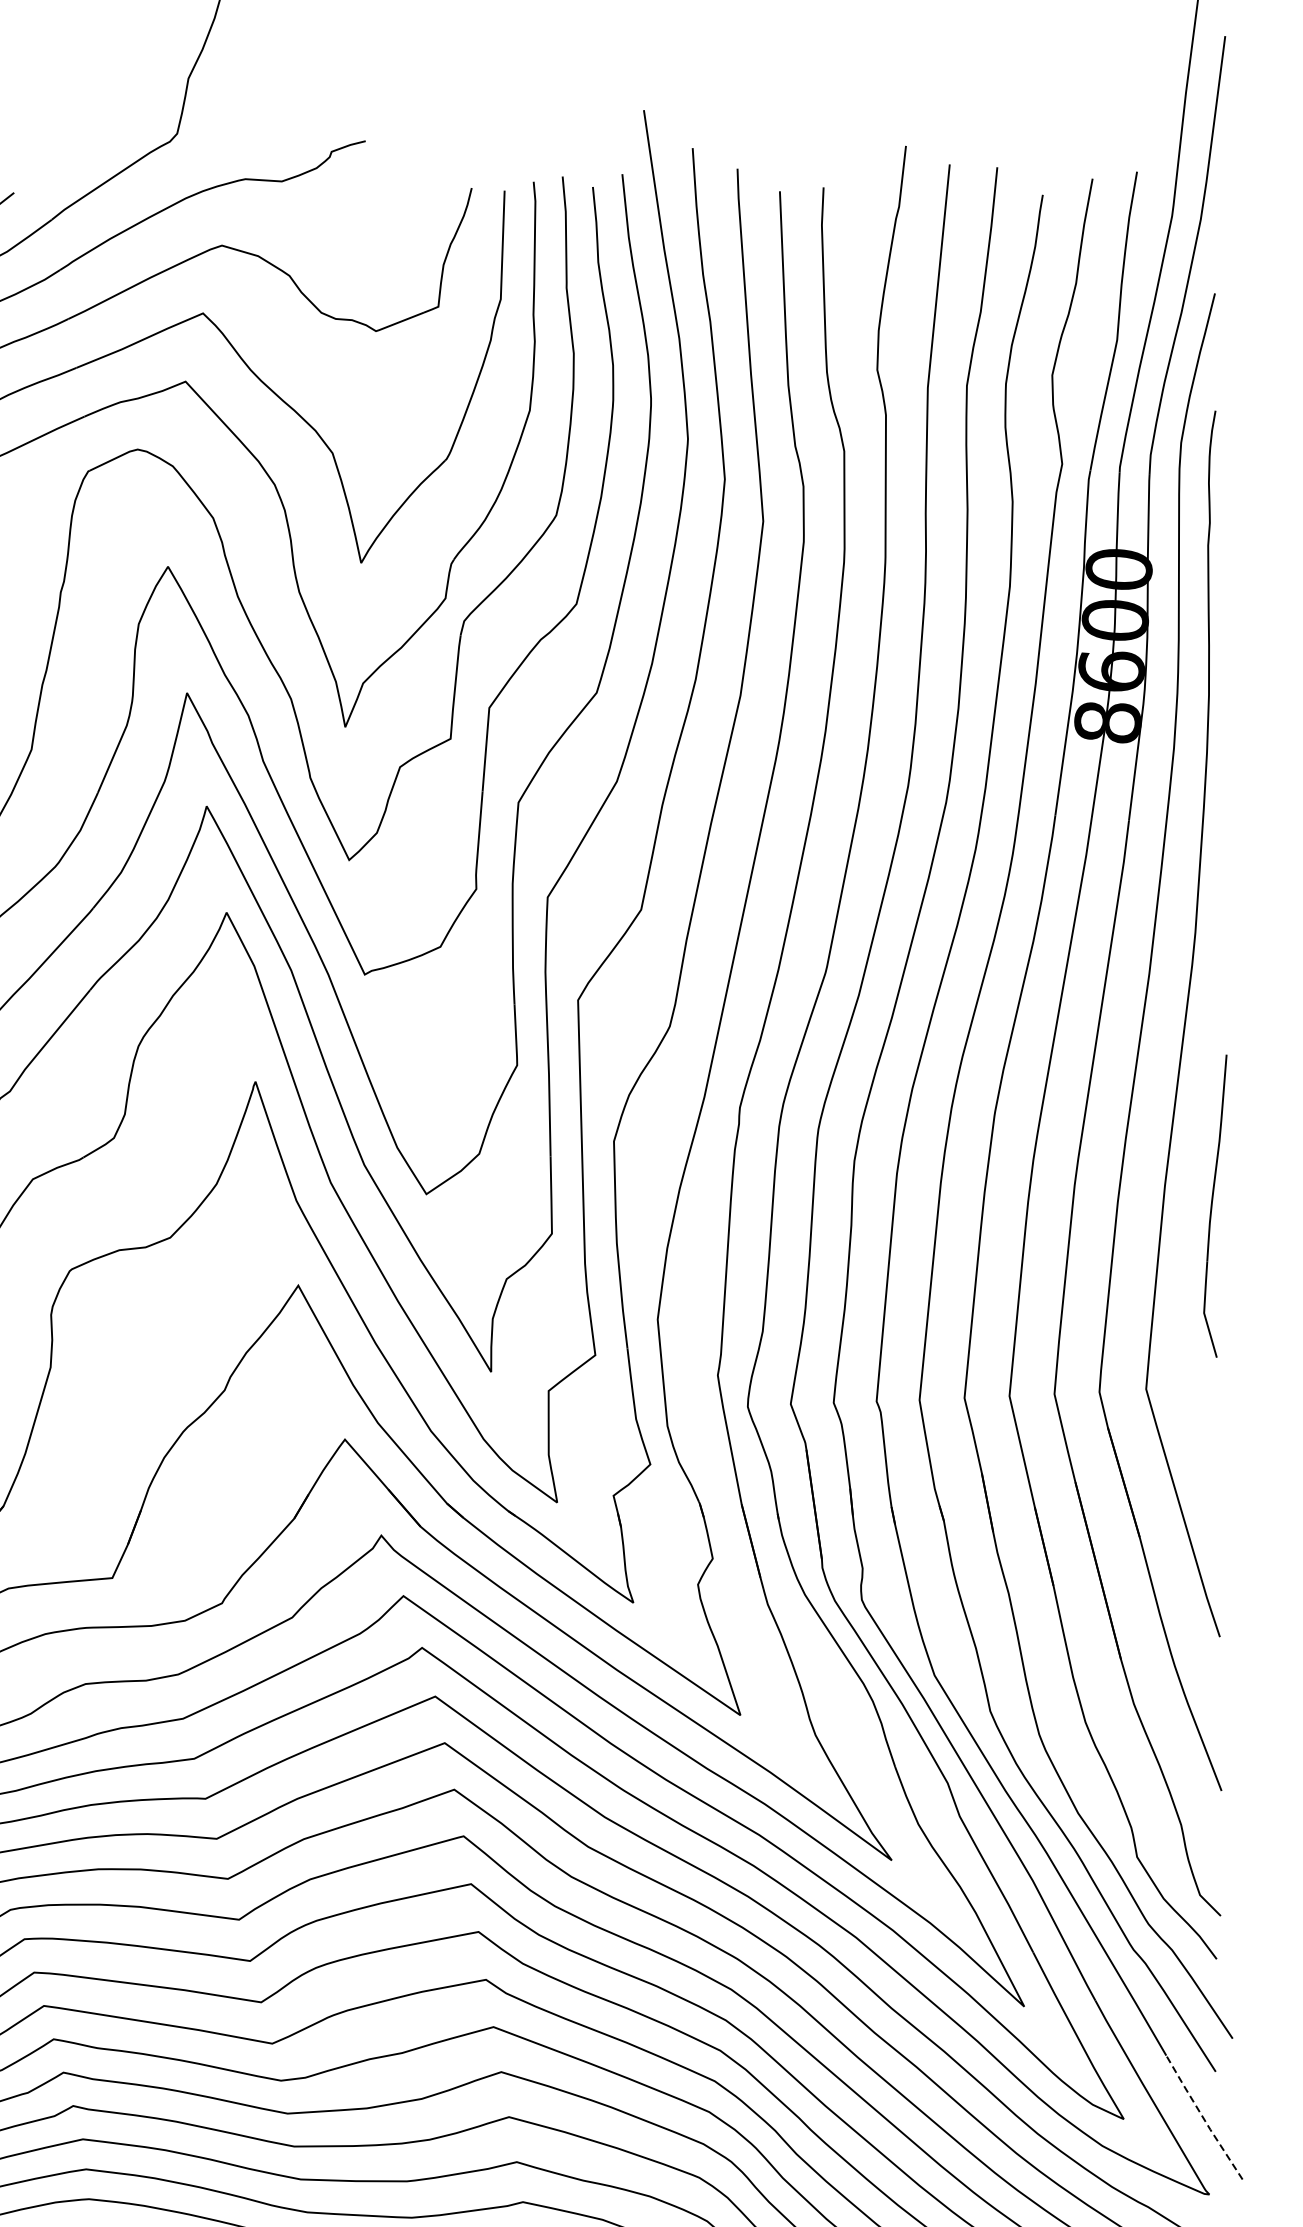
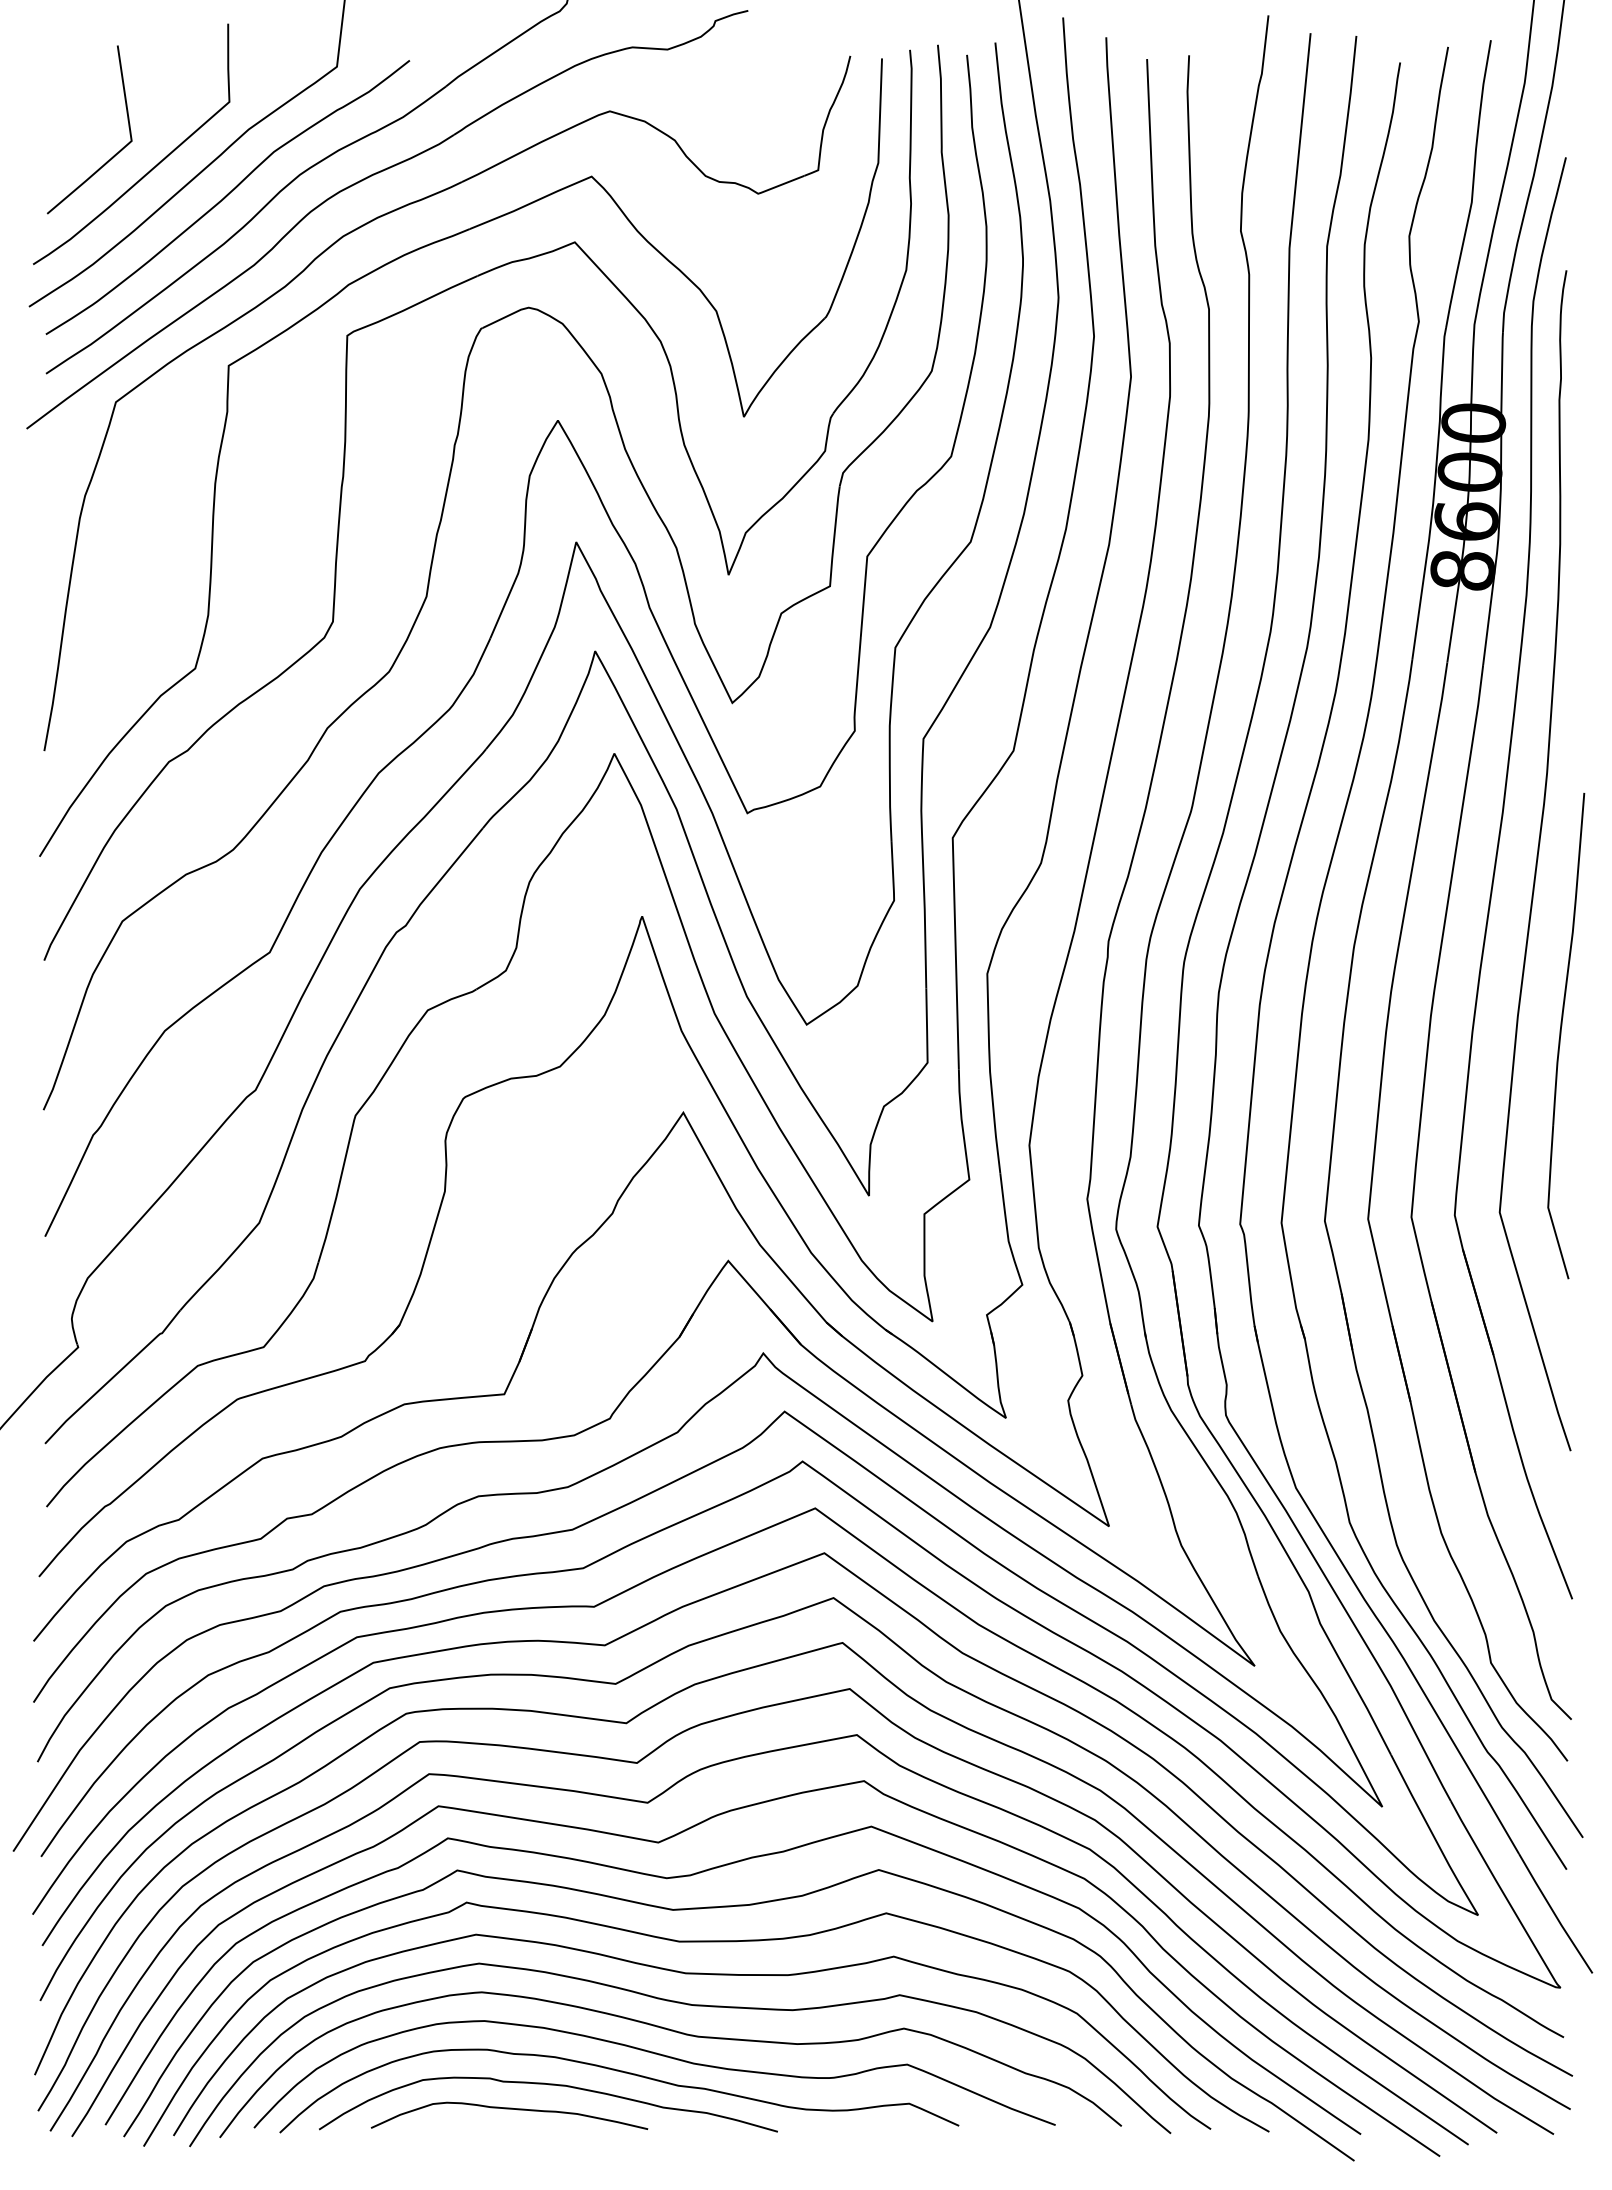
part: (1215, 1206) -> (1566, 1036), size x1.67
line: (1203, 2118) -> (1554, 1914), dashed -> solid

